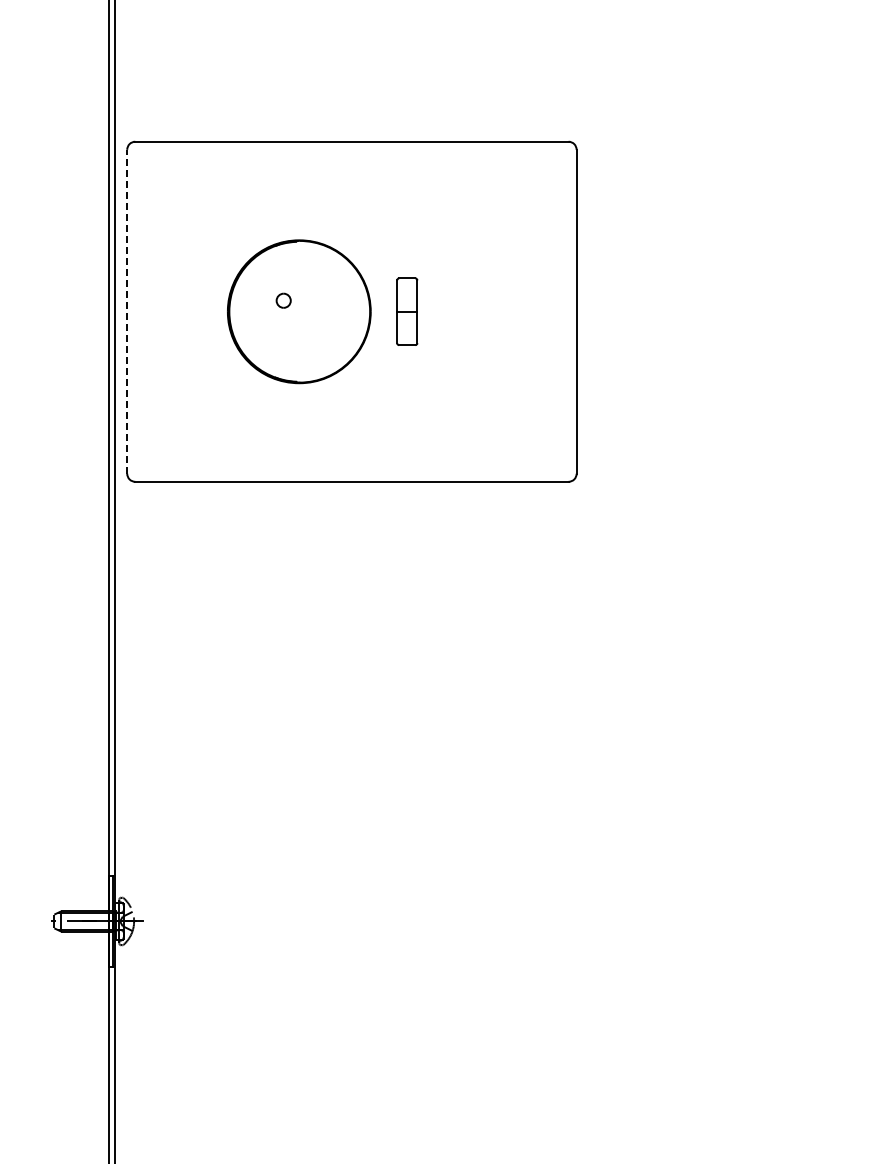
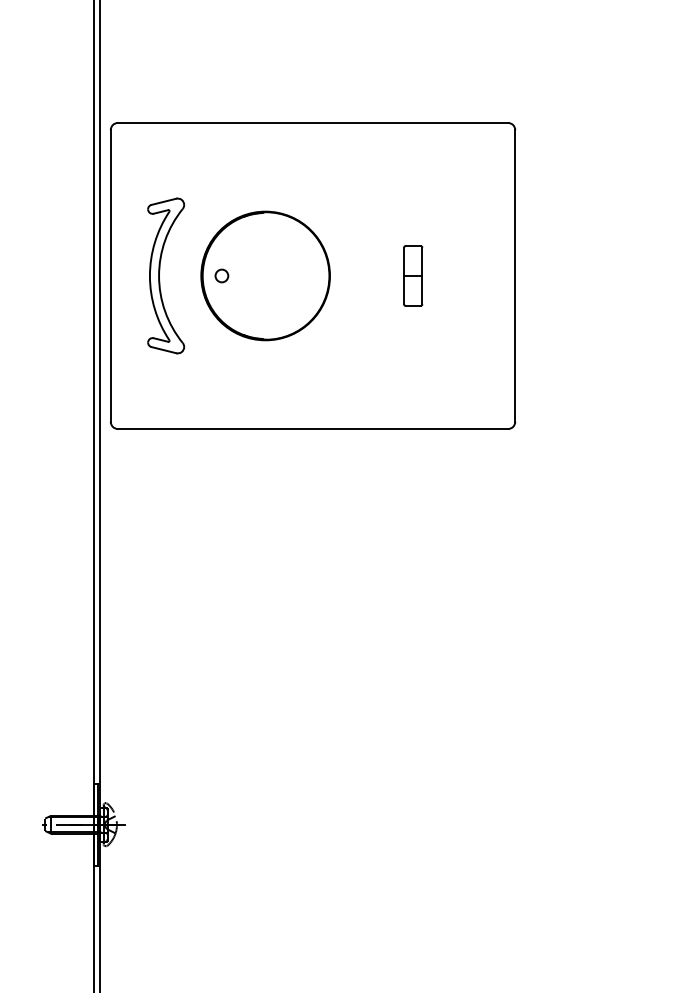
part: (283, 300) -> (221, 275), moved
line: (127, 311) -> (111, 275), dashed -> solid
part: (181, 311) -> (159, 275), added
part: (407, 311) -> (413, 275), moved

